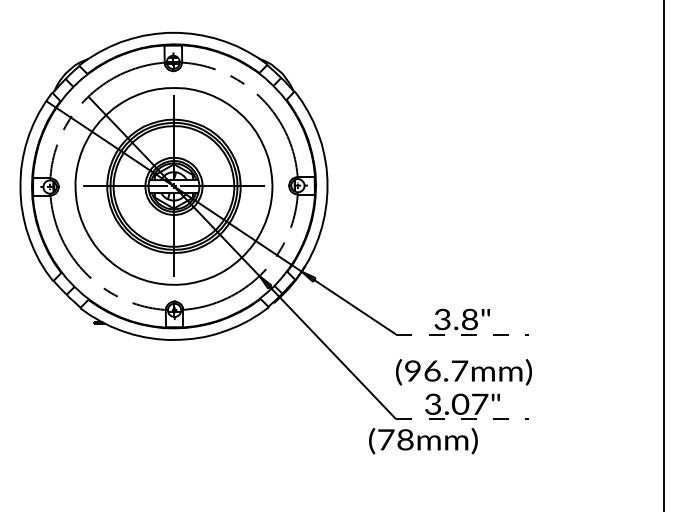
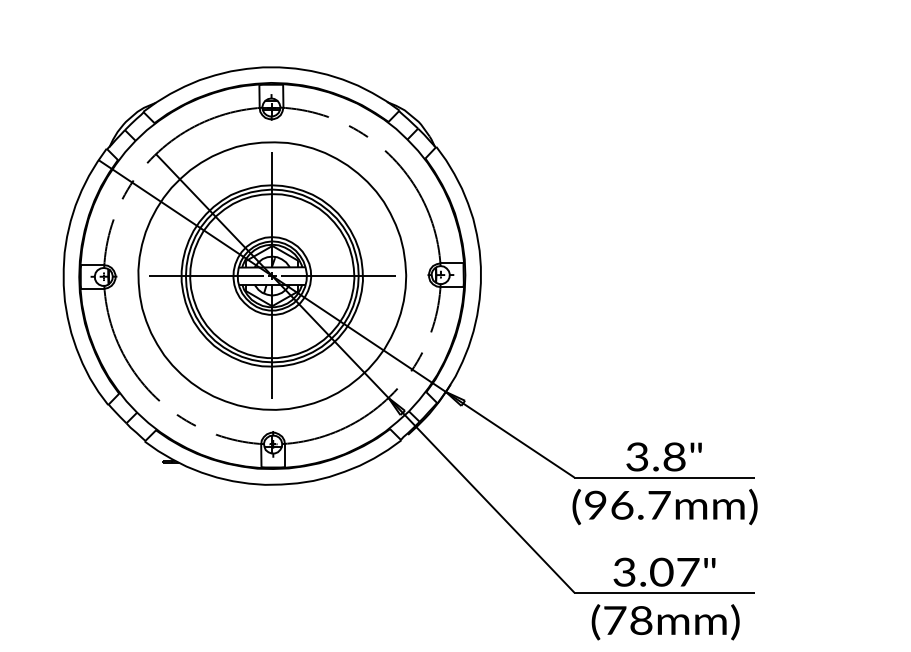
line: (463, 334) -> (665, 477), dashed -> solid
text: (463, 372) -> (664, 507), moved
line: (463, 419) -> (665, 592), dashed -> solid
text: (423, 440) -> (665, 621), moved

